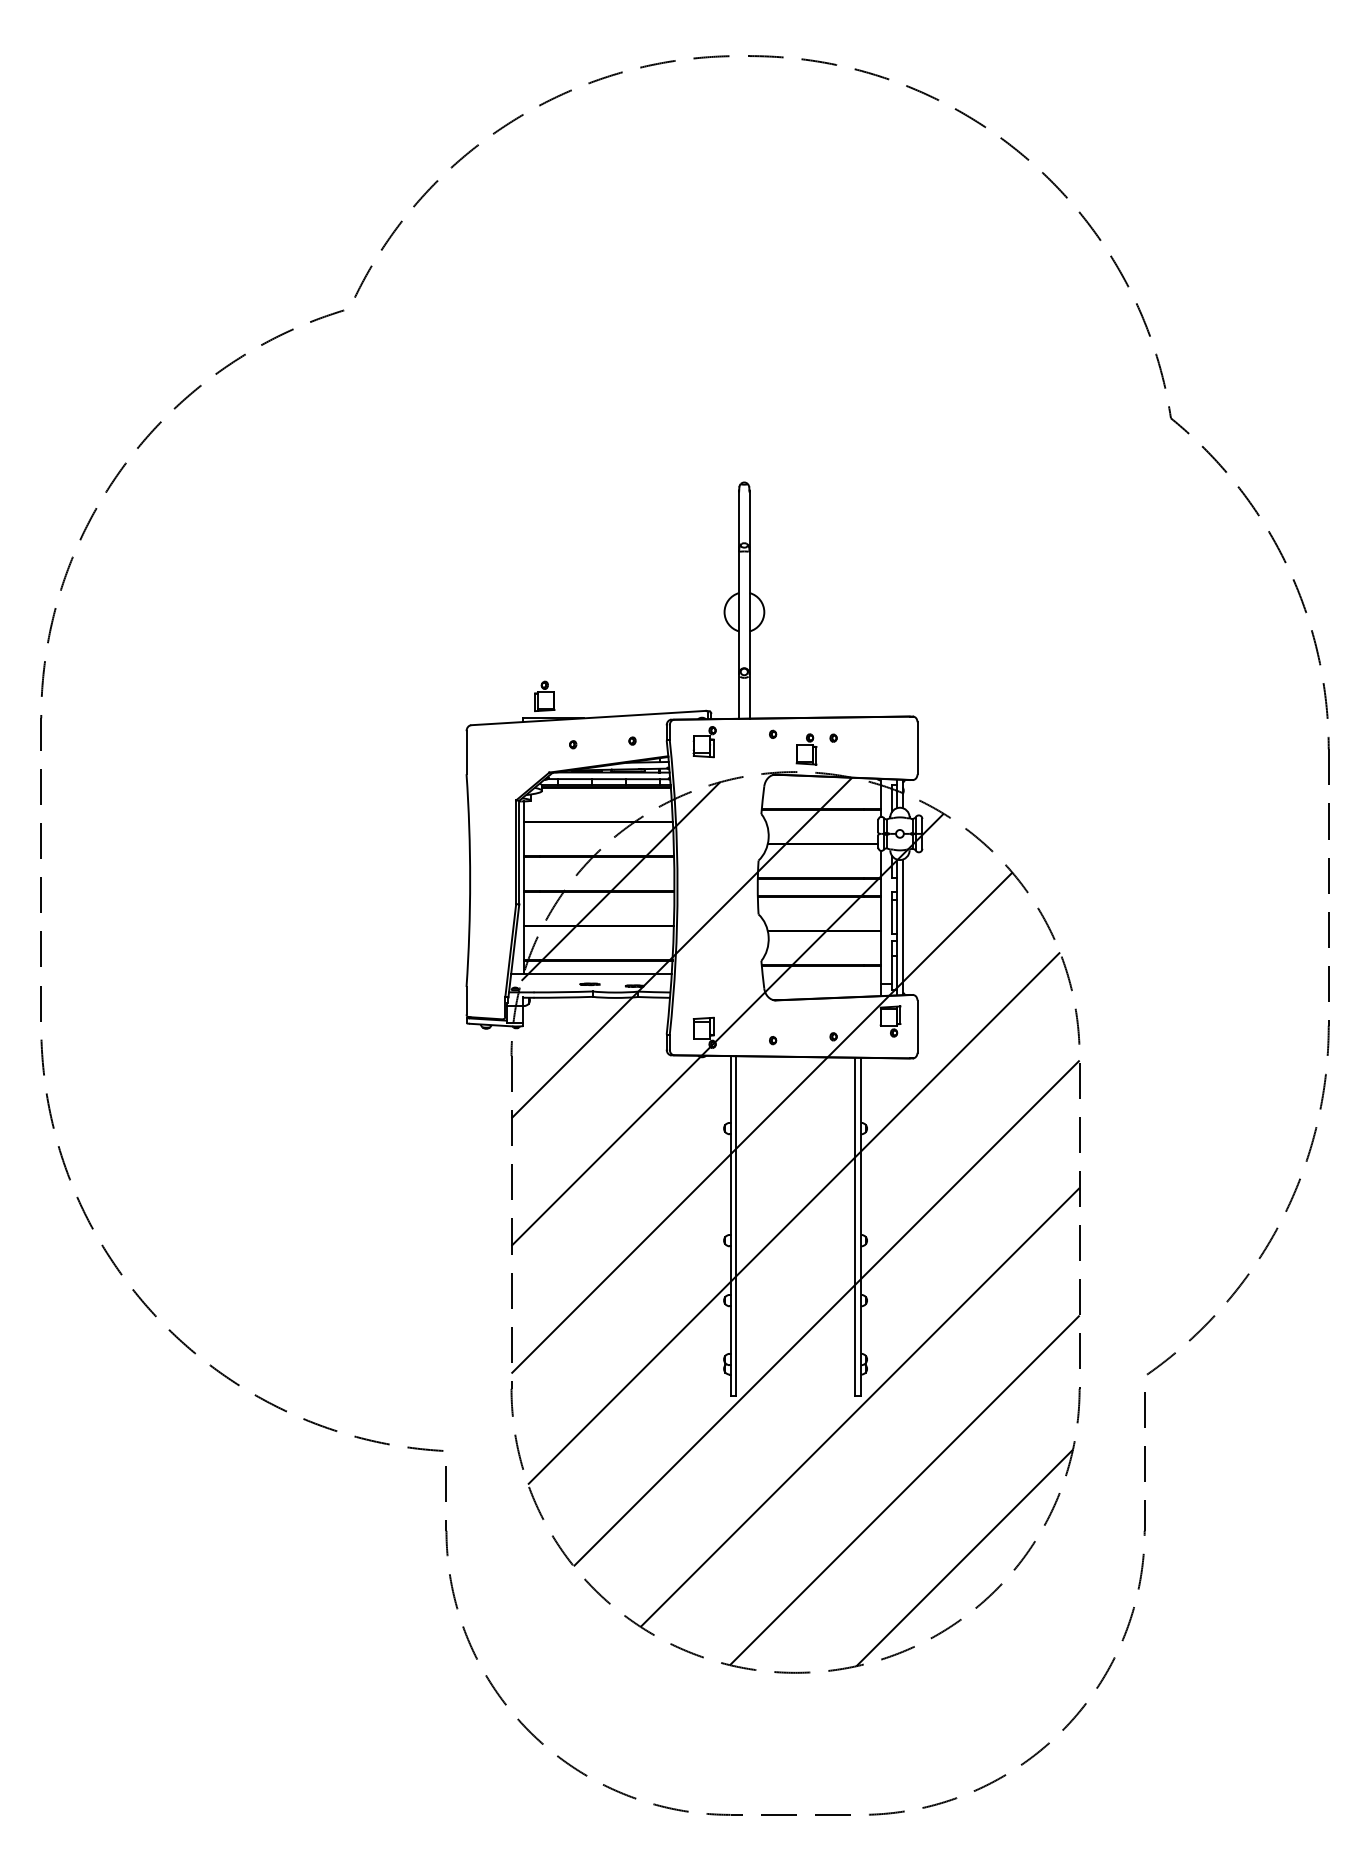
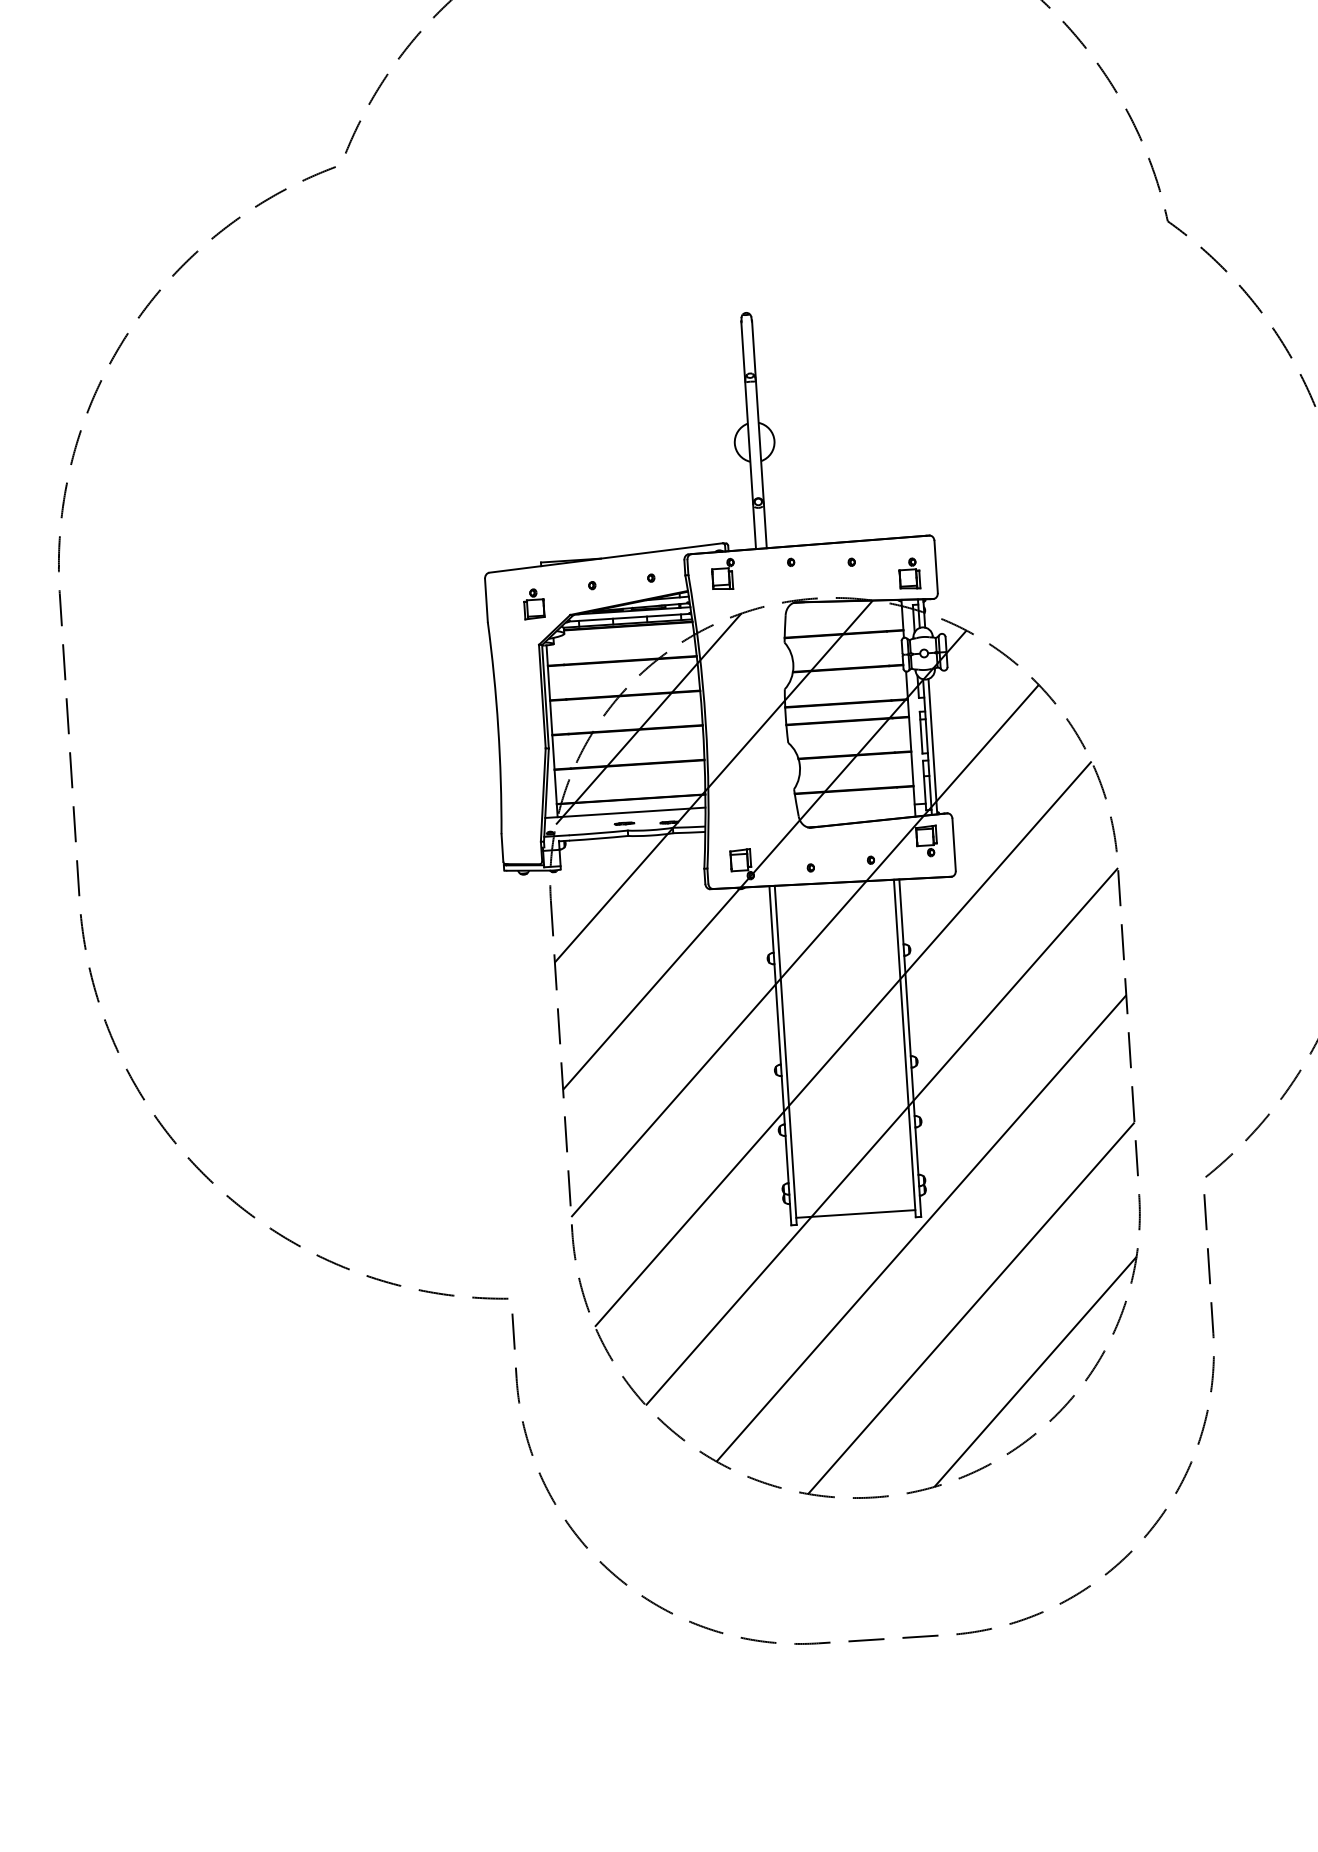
part: (544, 695) -> (533, 603), moved
part: (806, 749) -> (909, 573), moved
line: (795, 1388) -> (855, 1213), added

